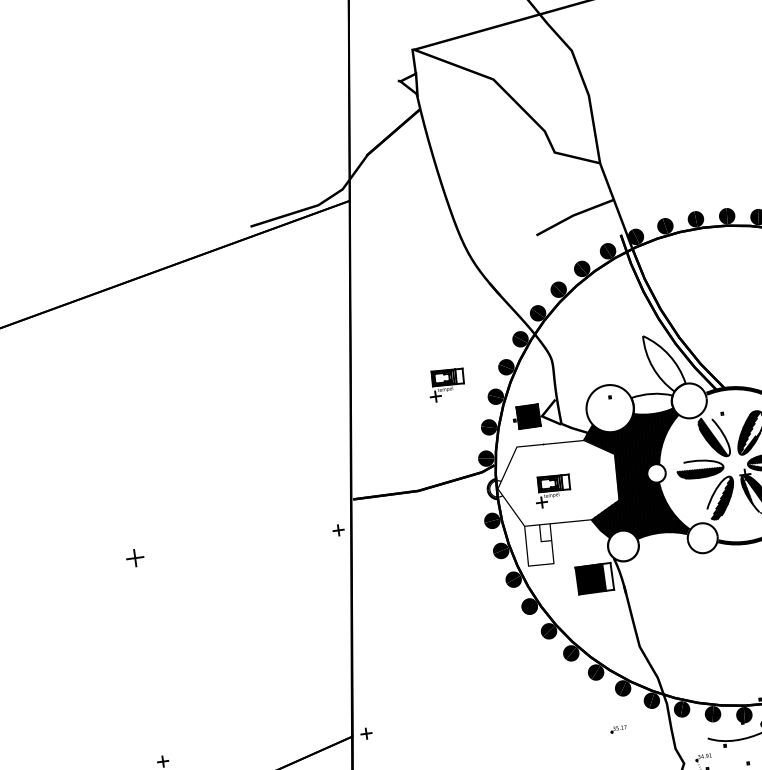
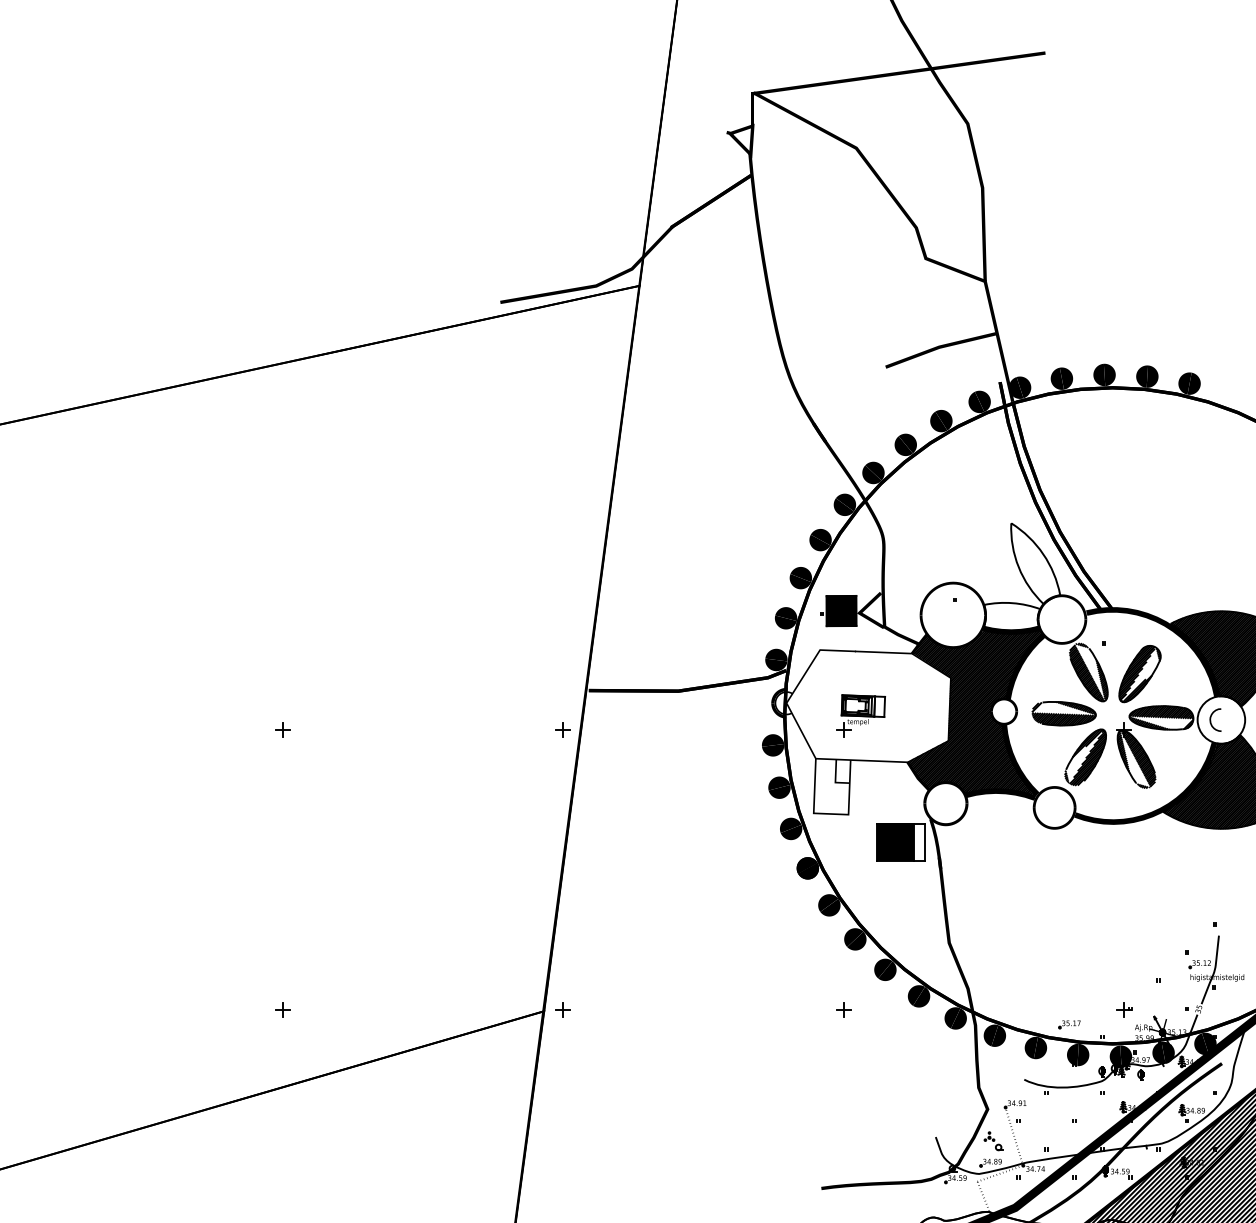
part: (446, 384) -> (736, 552), removed
hatch: (715, 435) -> (1091, 671), added
hatch: (699, 465) -> (1063, 708), added
hatch: (718, 498) -> (1083, 756), added
part: (134, 558) -> (282, 729), size x0.62
part: (569, 705) -> (843, 1009), added
part: (618, 729) -> (1069, 1024), moved

